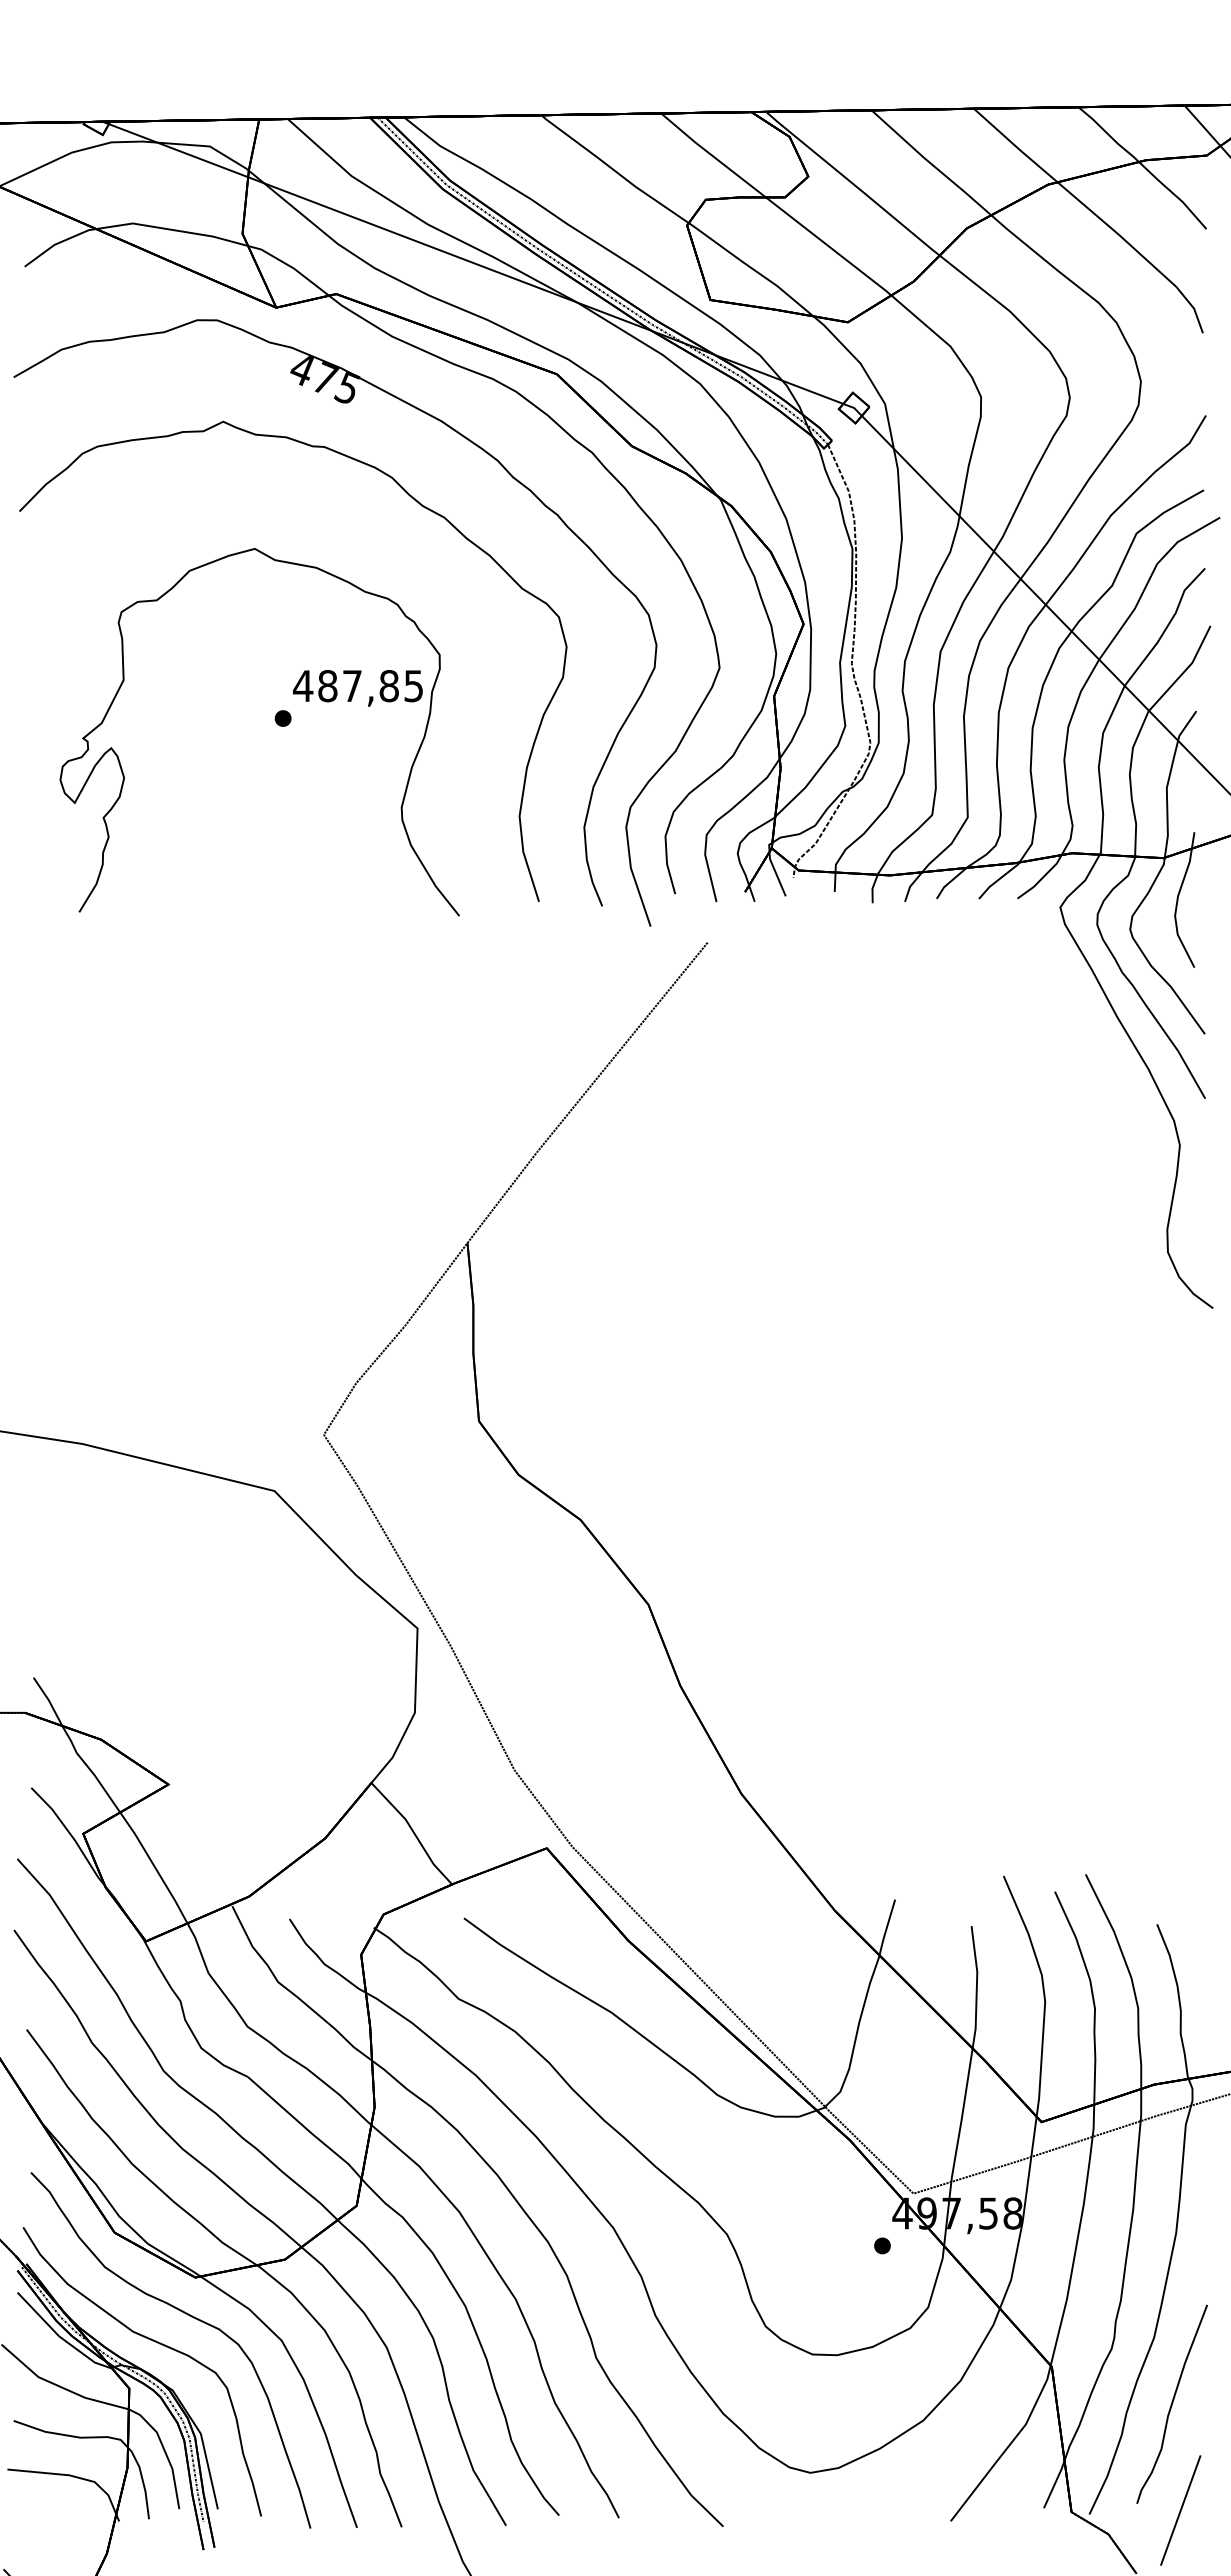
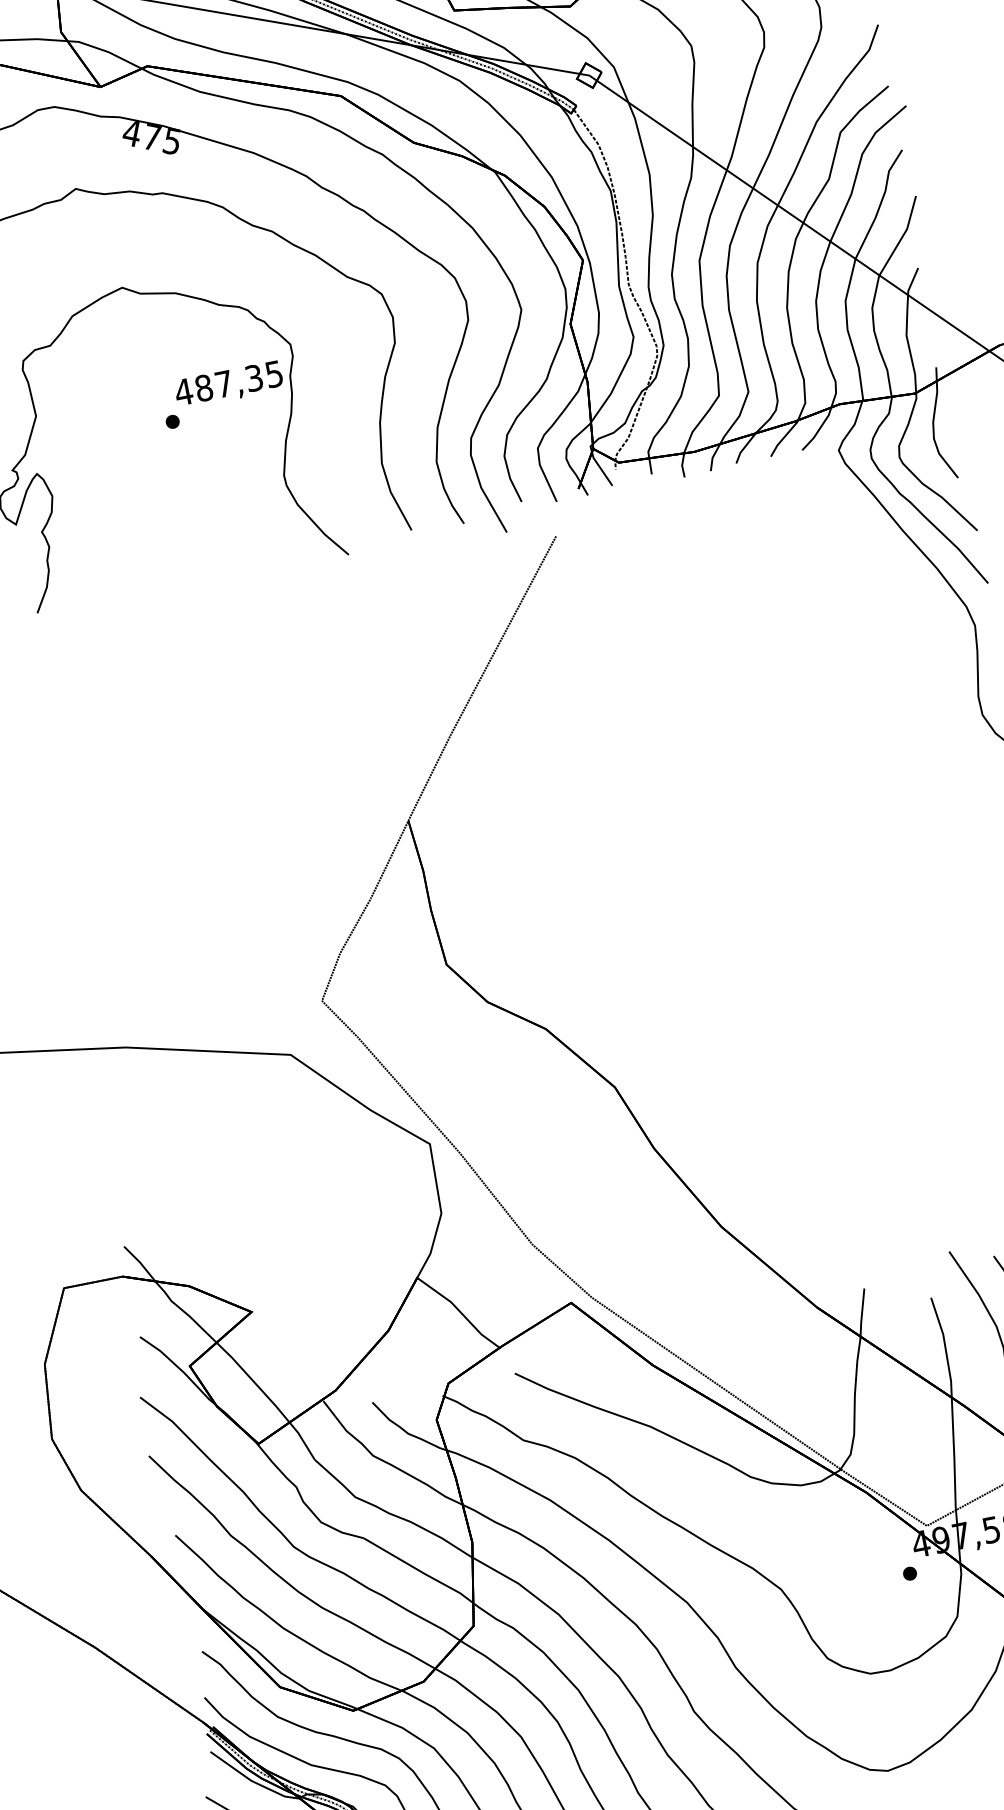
text: (388, 686) -> (253, 378), 487,85 -> 487,35

